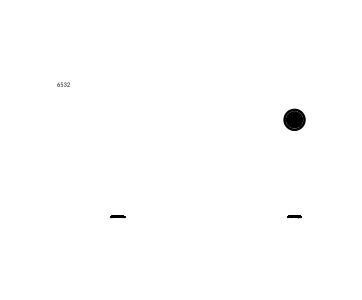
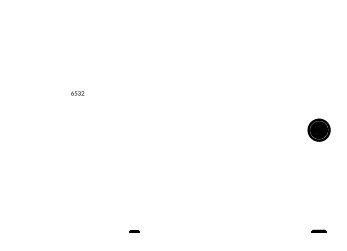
part: (117, 216) -> (134, 231), size x0.6

